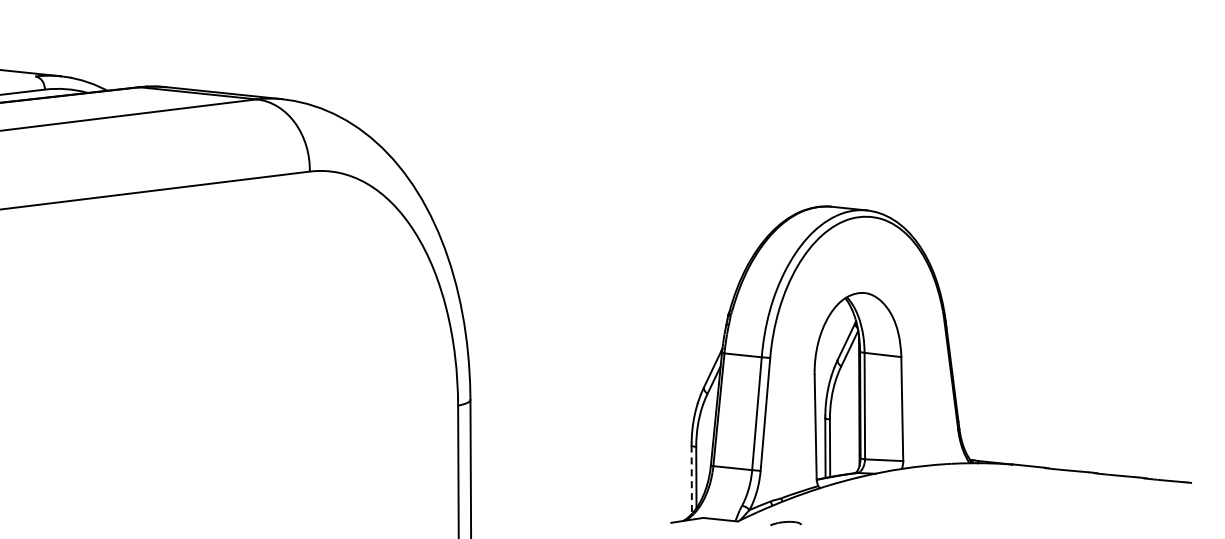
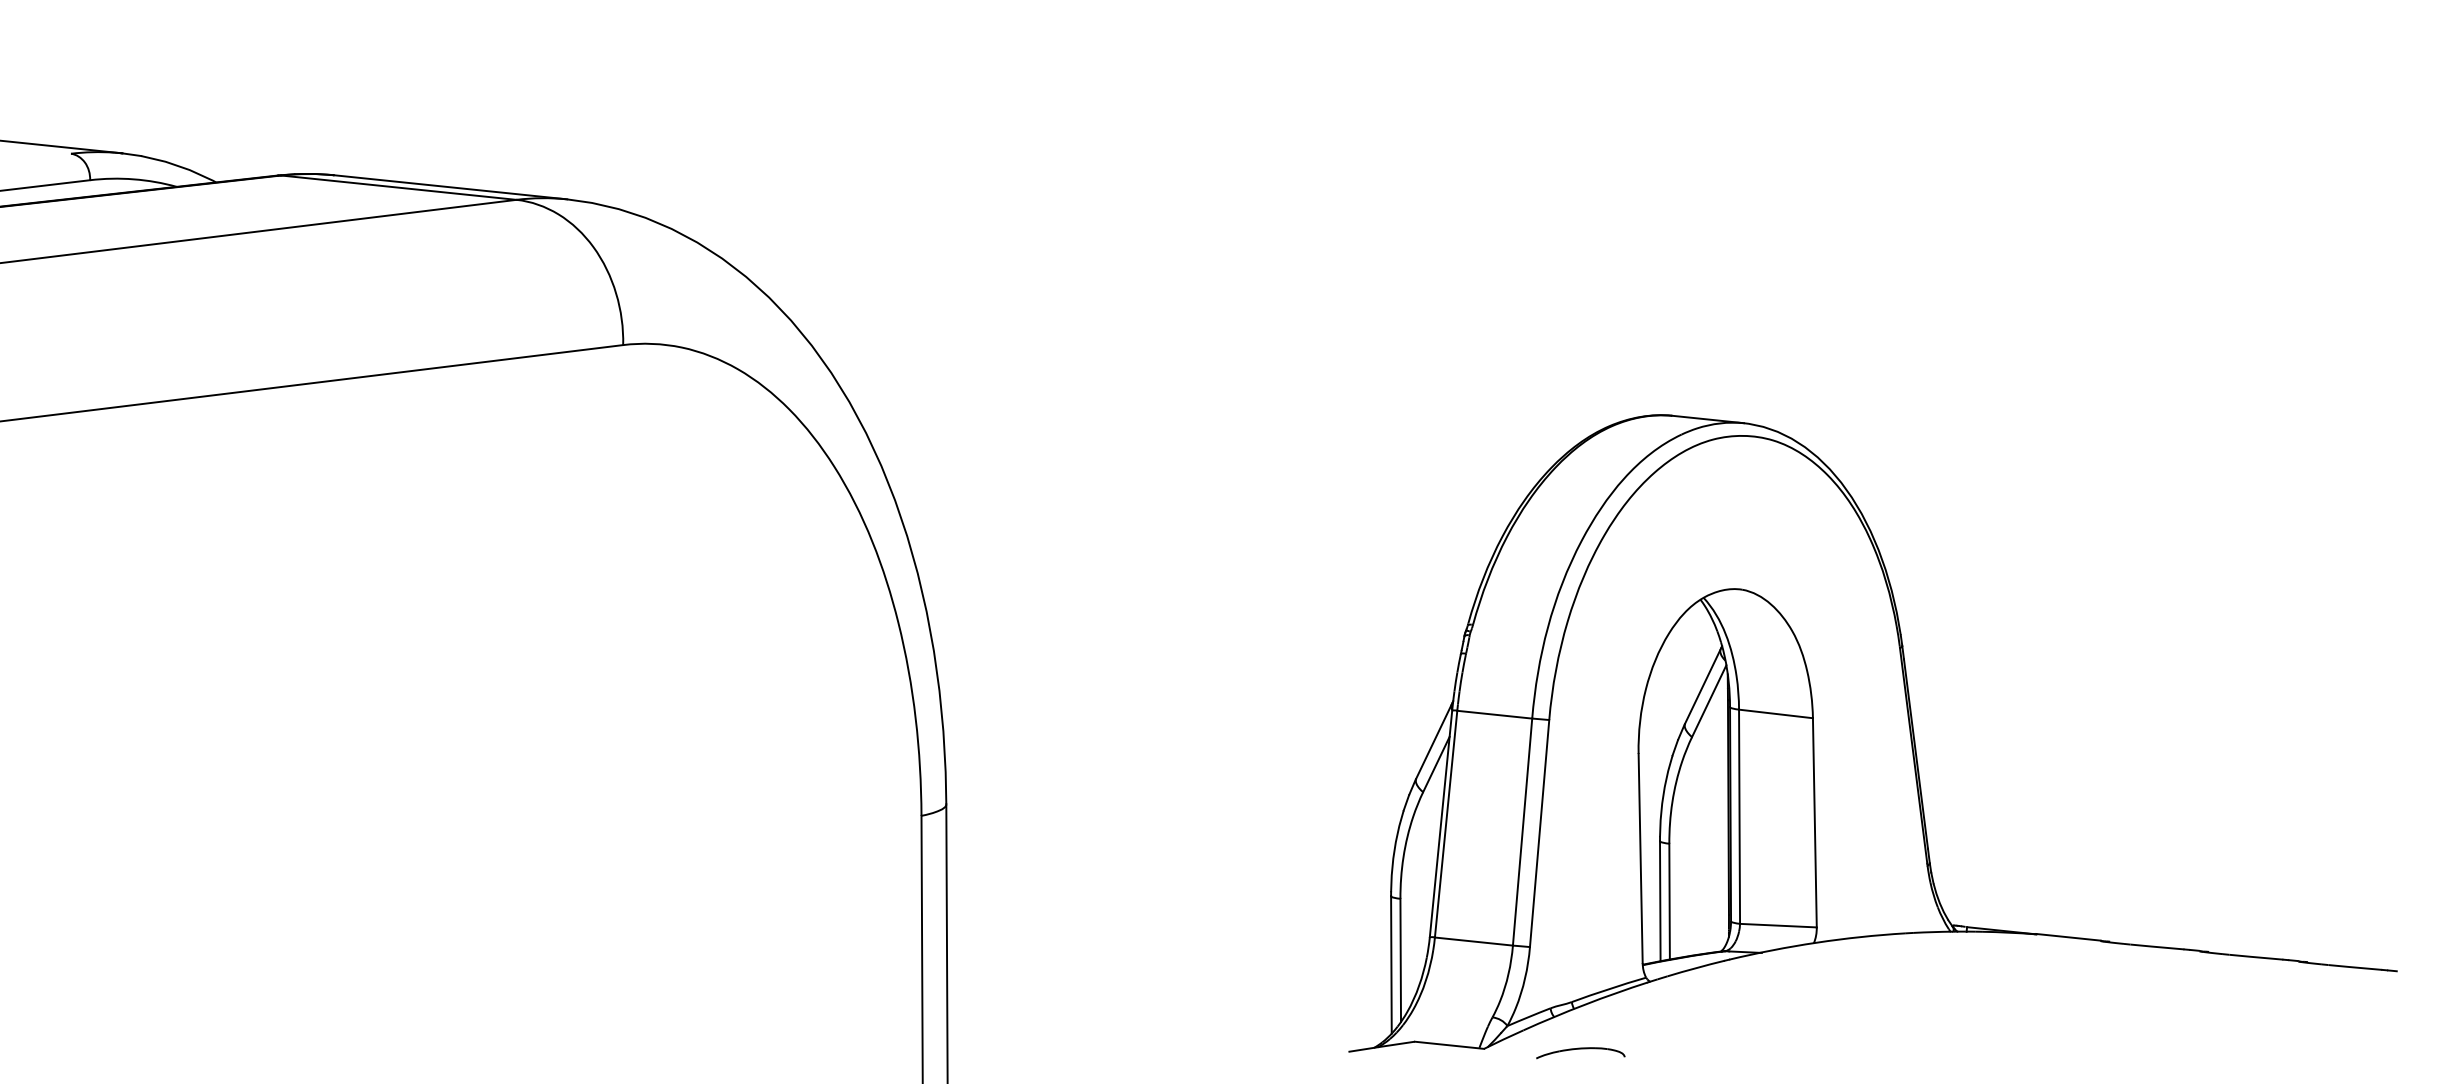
line: (691, 480) -> (1390, 966), dashed -> solid
part: (785, 523) -> (1579, 1052), size x1.43

